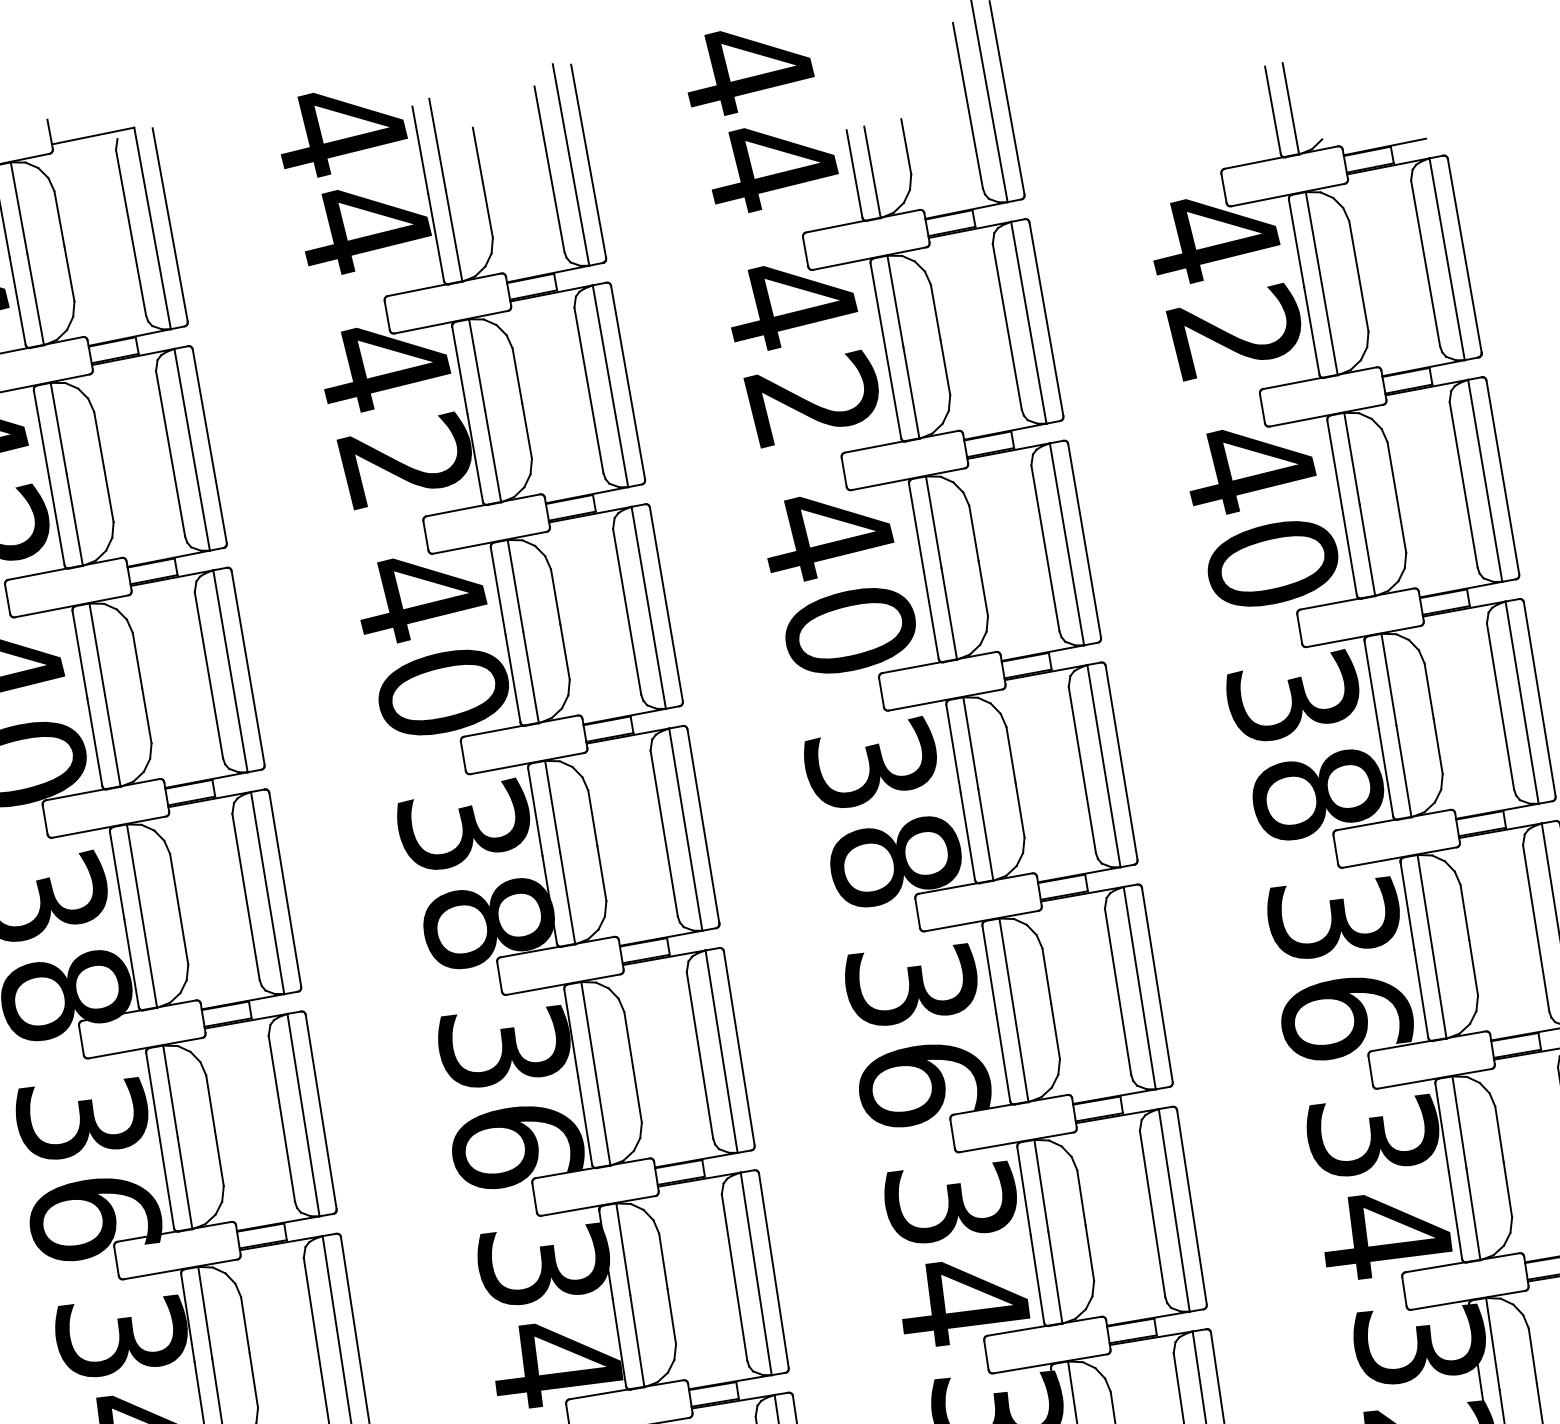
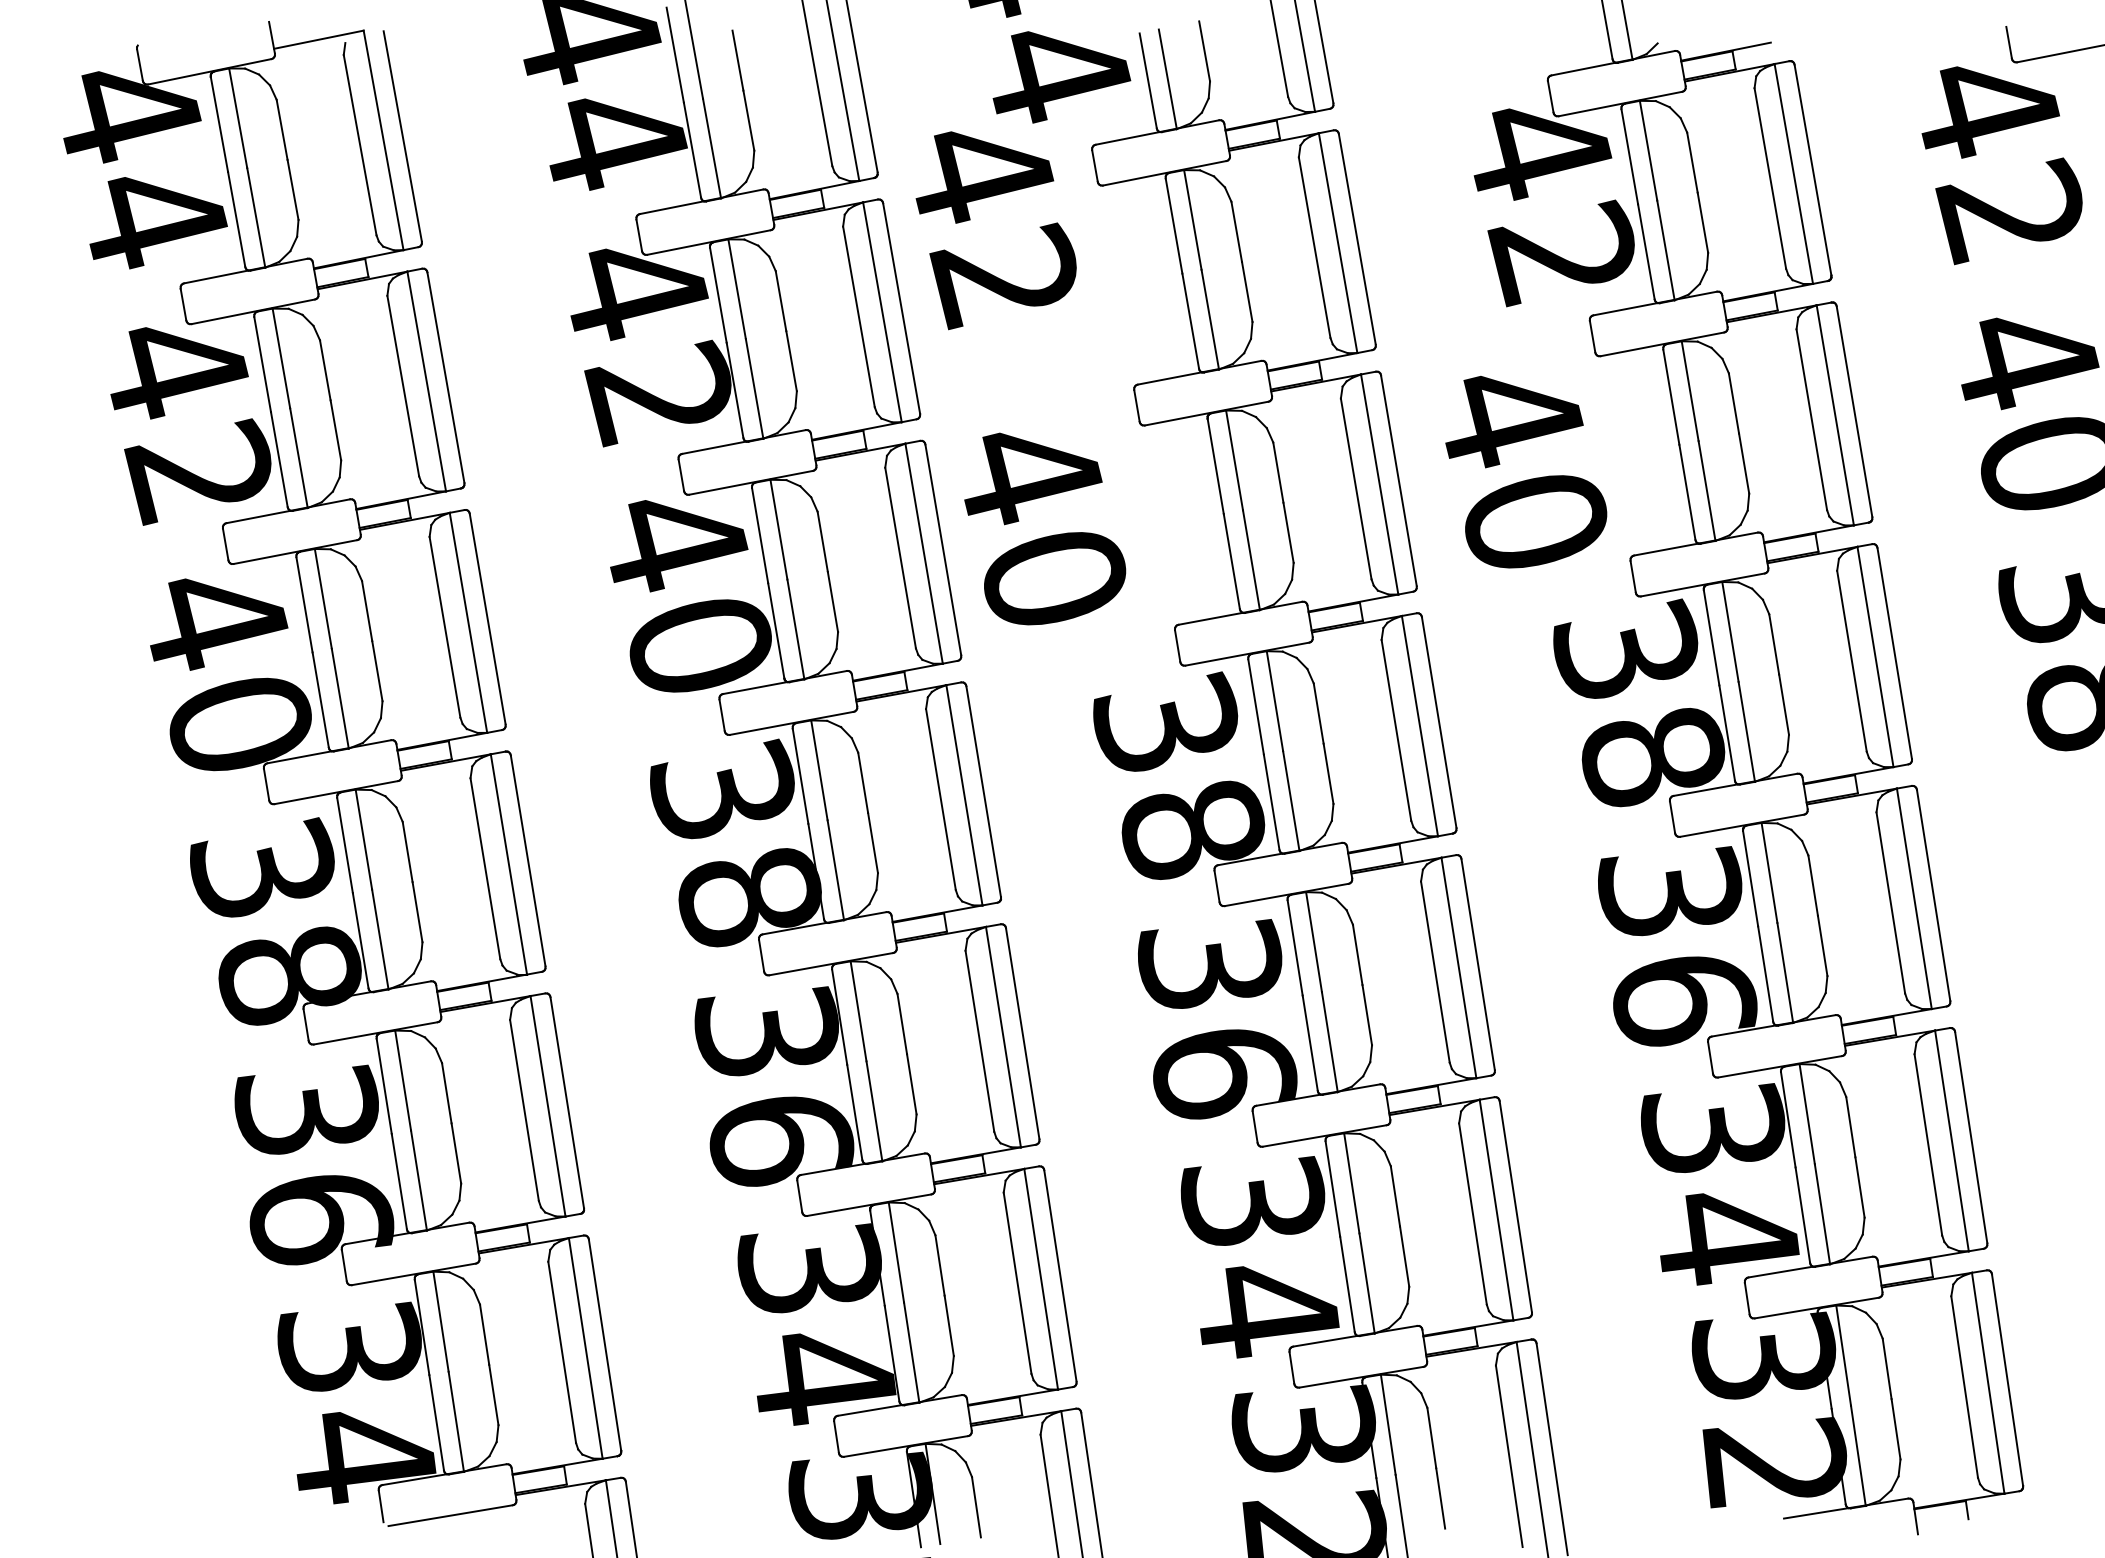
text: (804, 357) -> (995, 230), moved
text: (1264, 517) -> (1526, 471), moved
text: (841, 584) -> (1045, 528), moved

